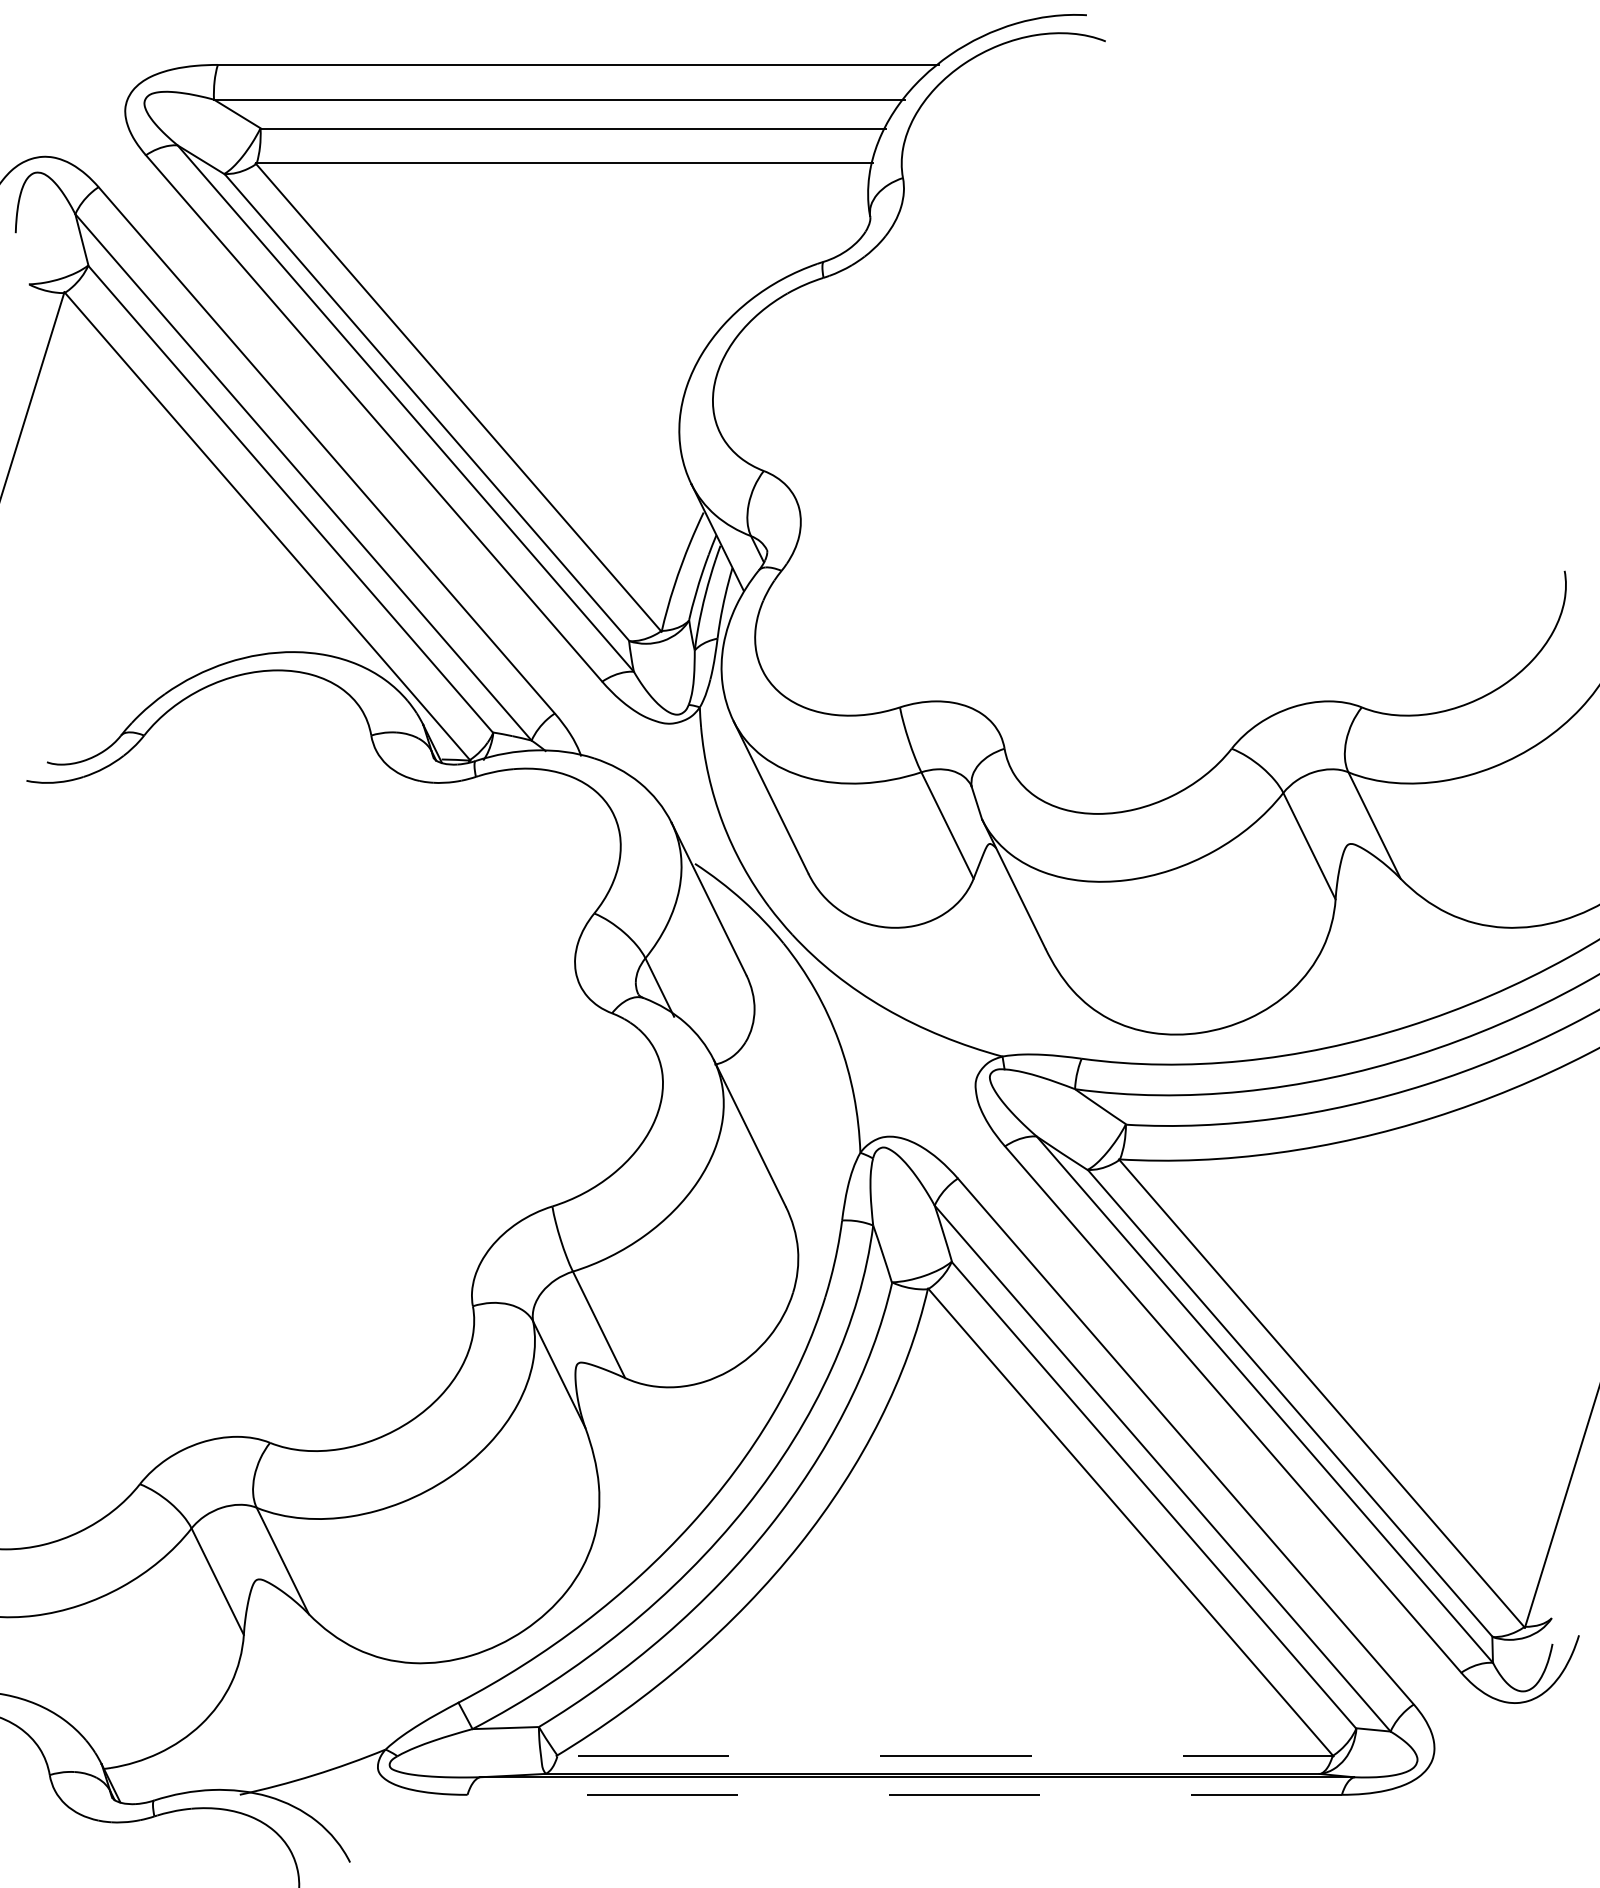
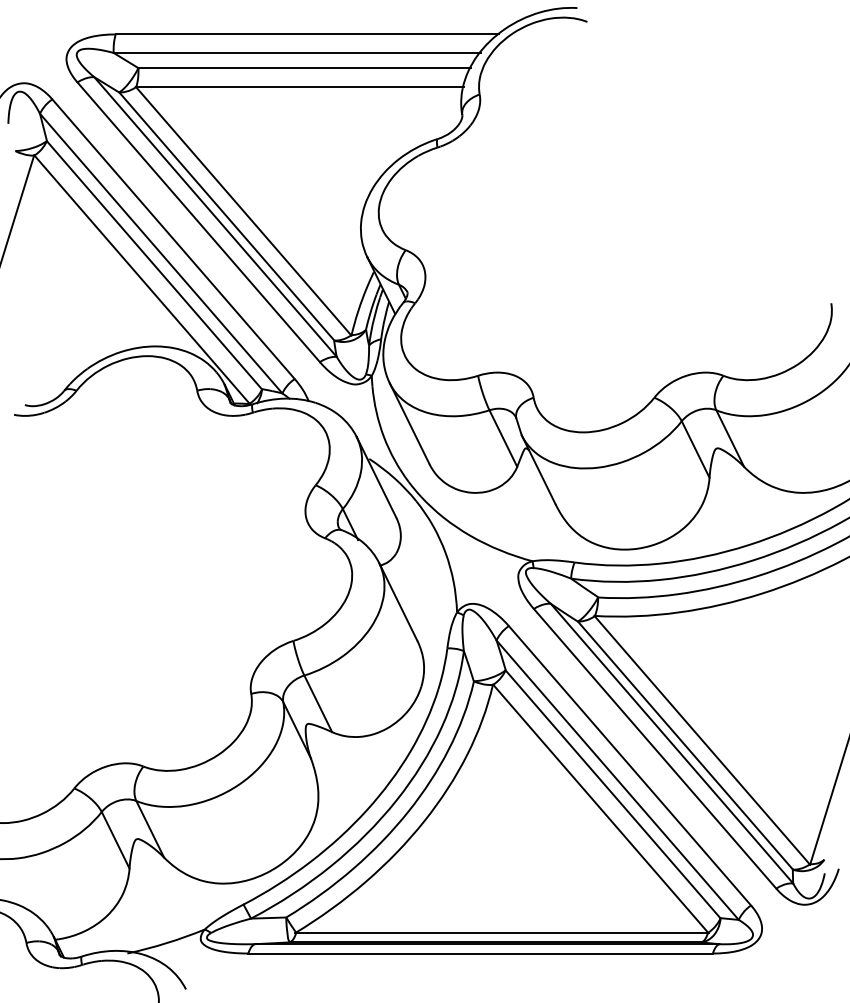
line: (943, 1757) -> (501, 933), dashed -> solid
line: (904, 1794) -> (480, 953), dashed -> solid

